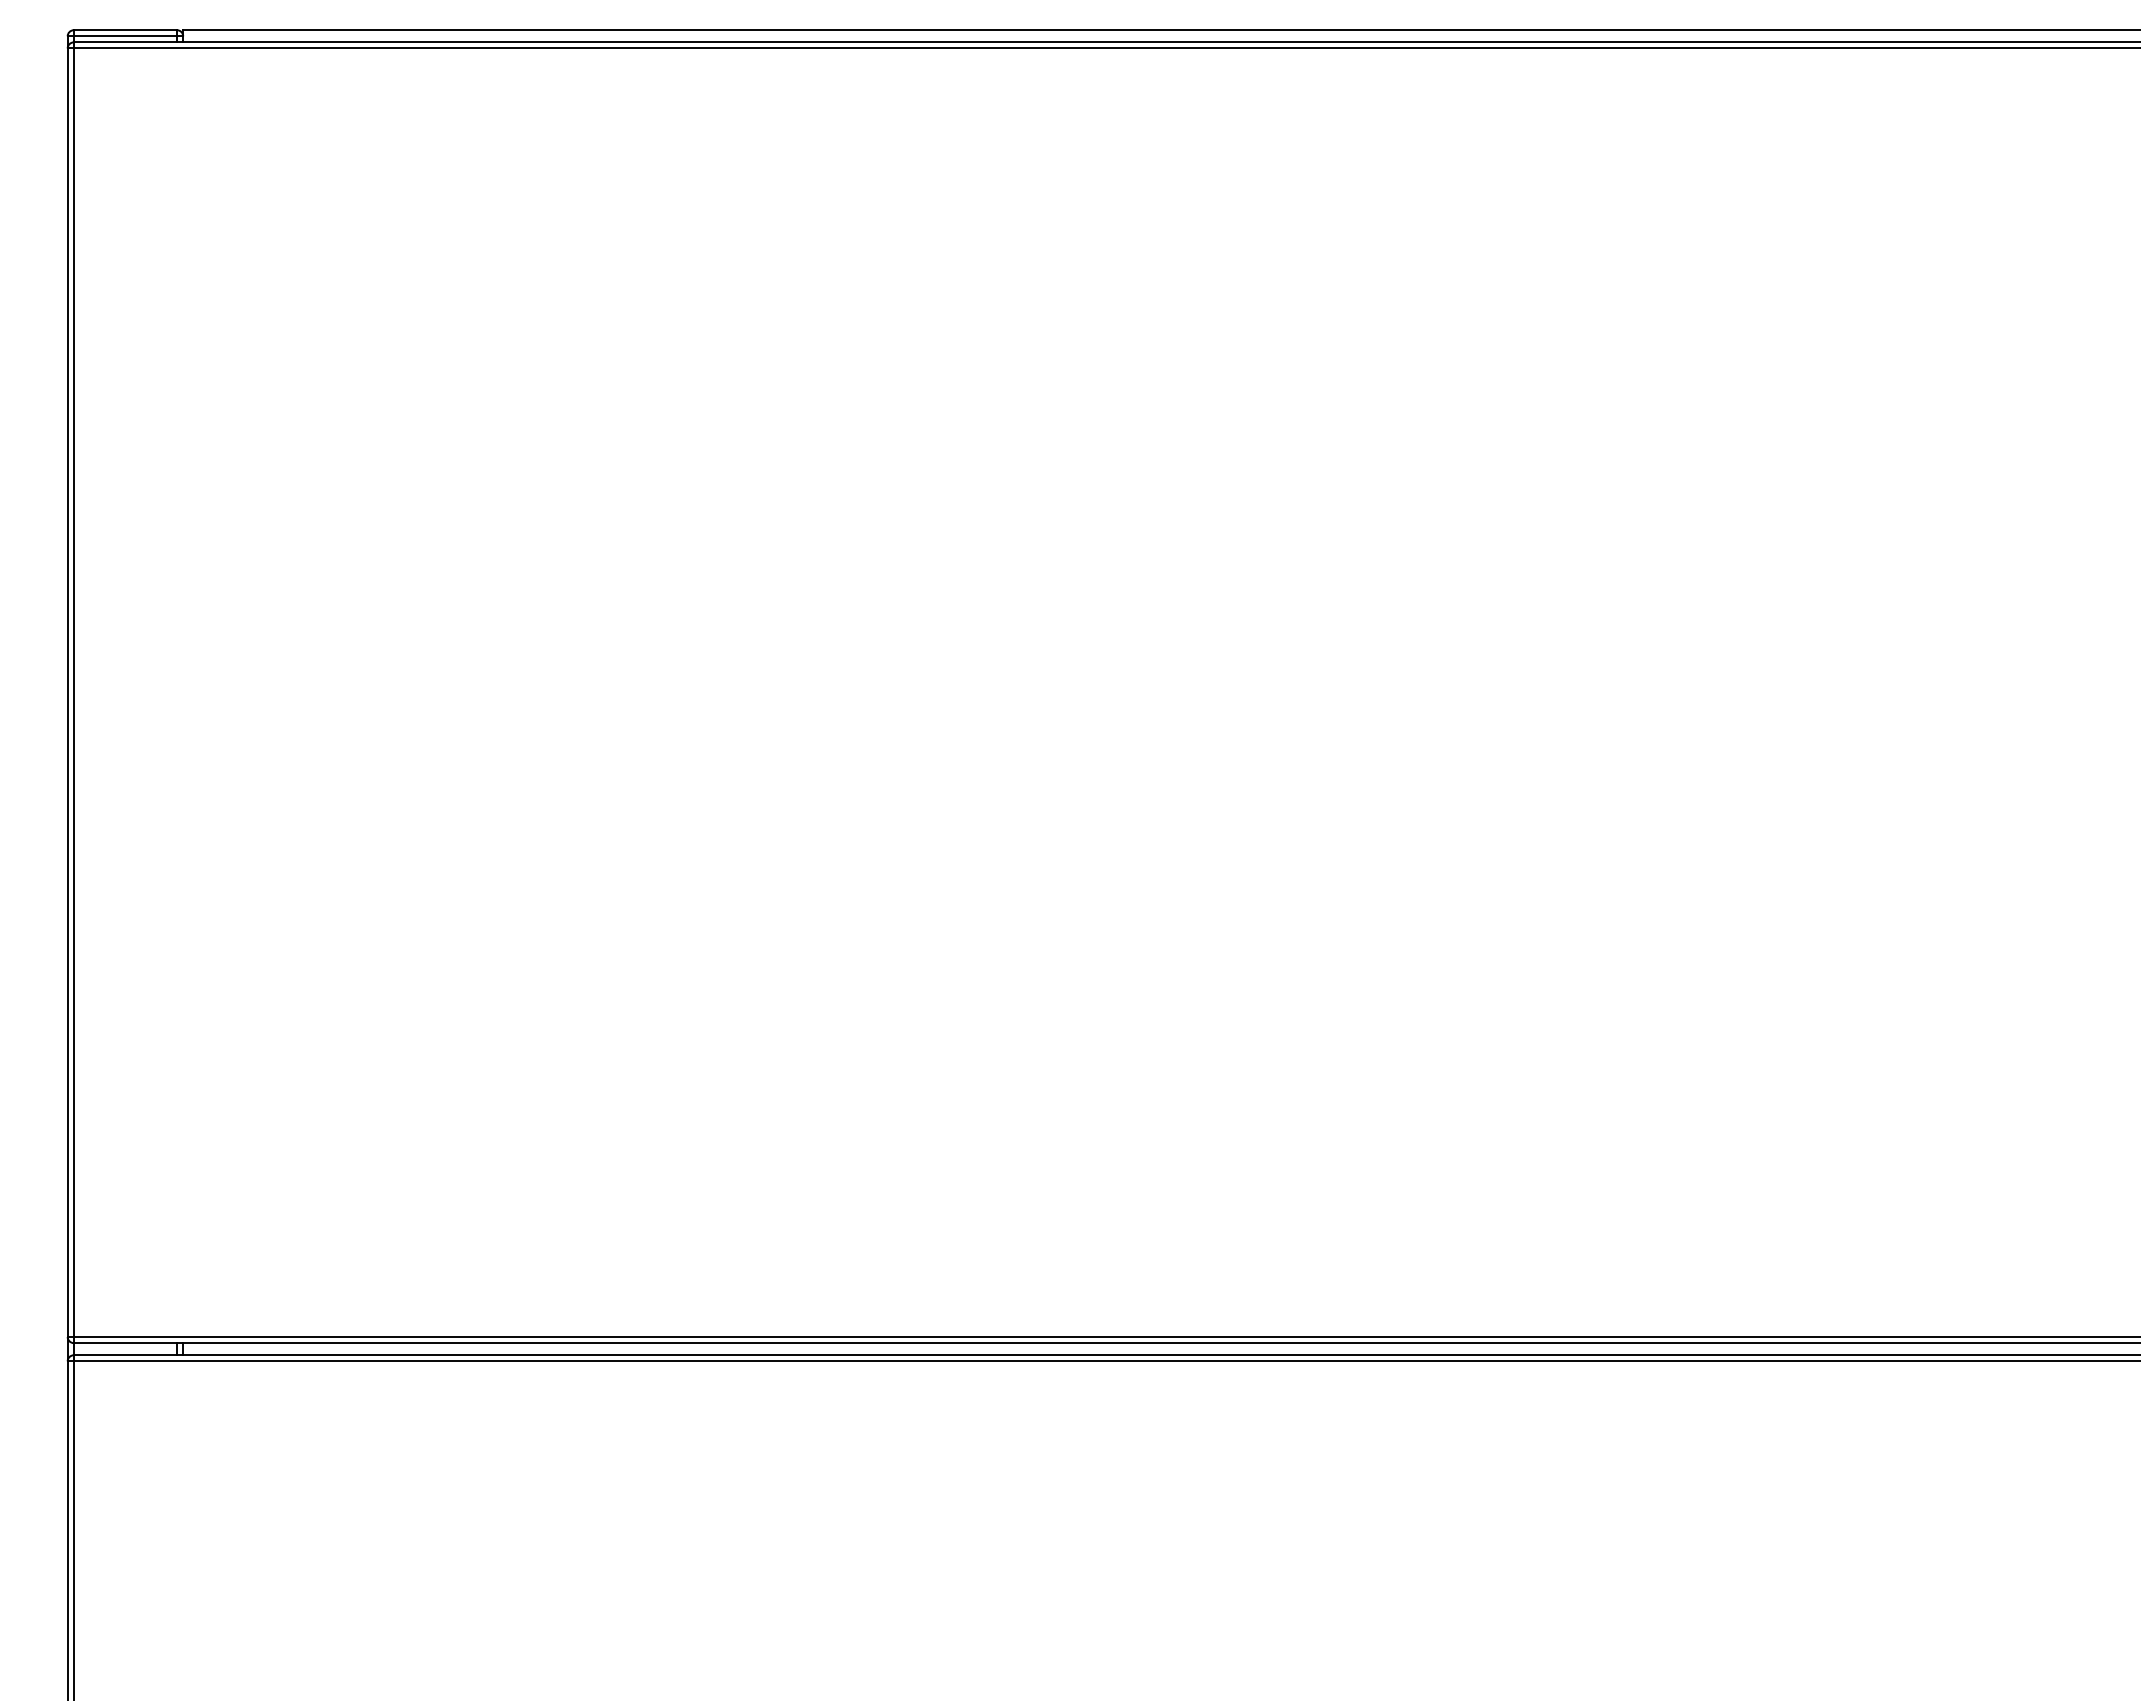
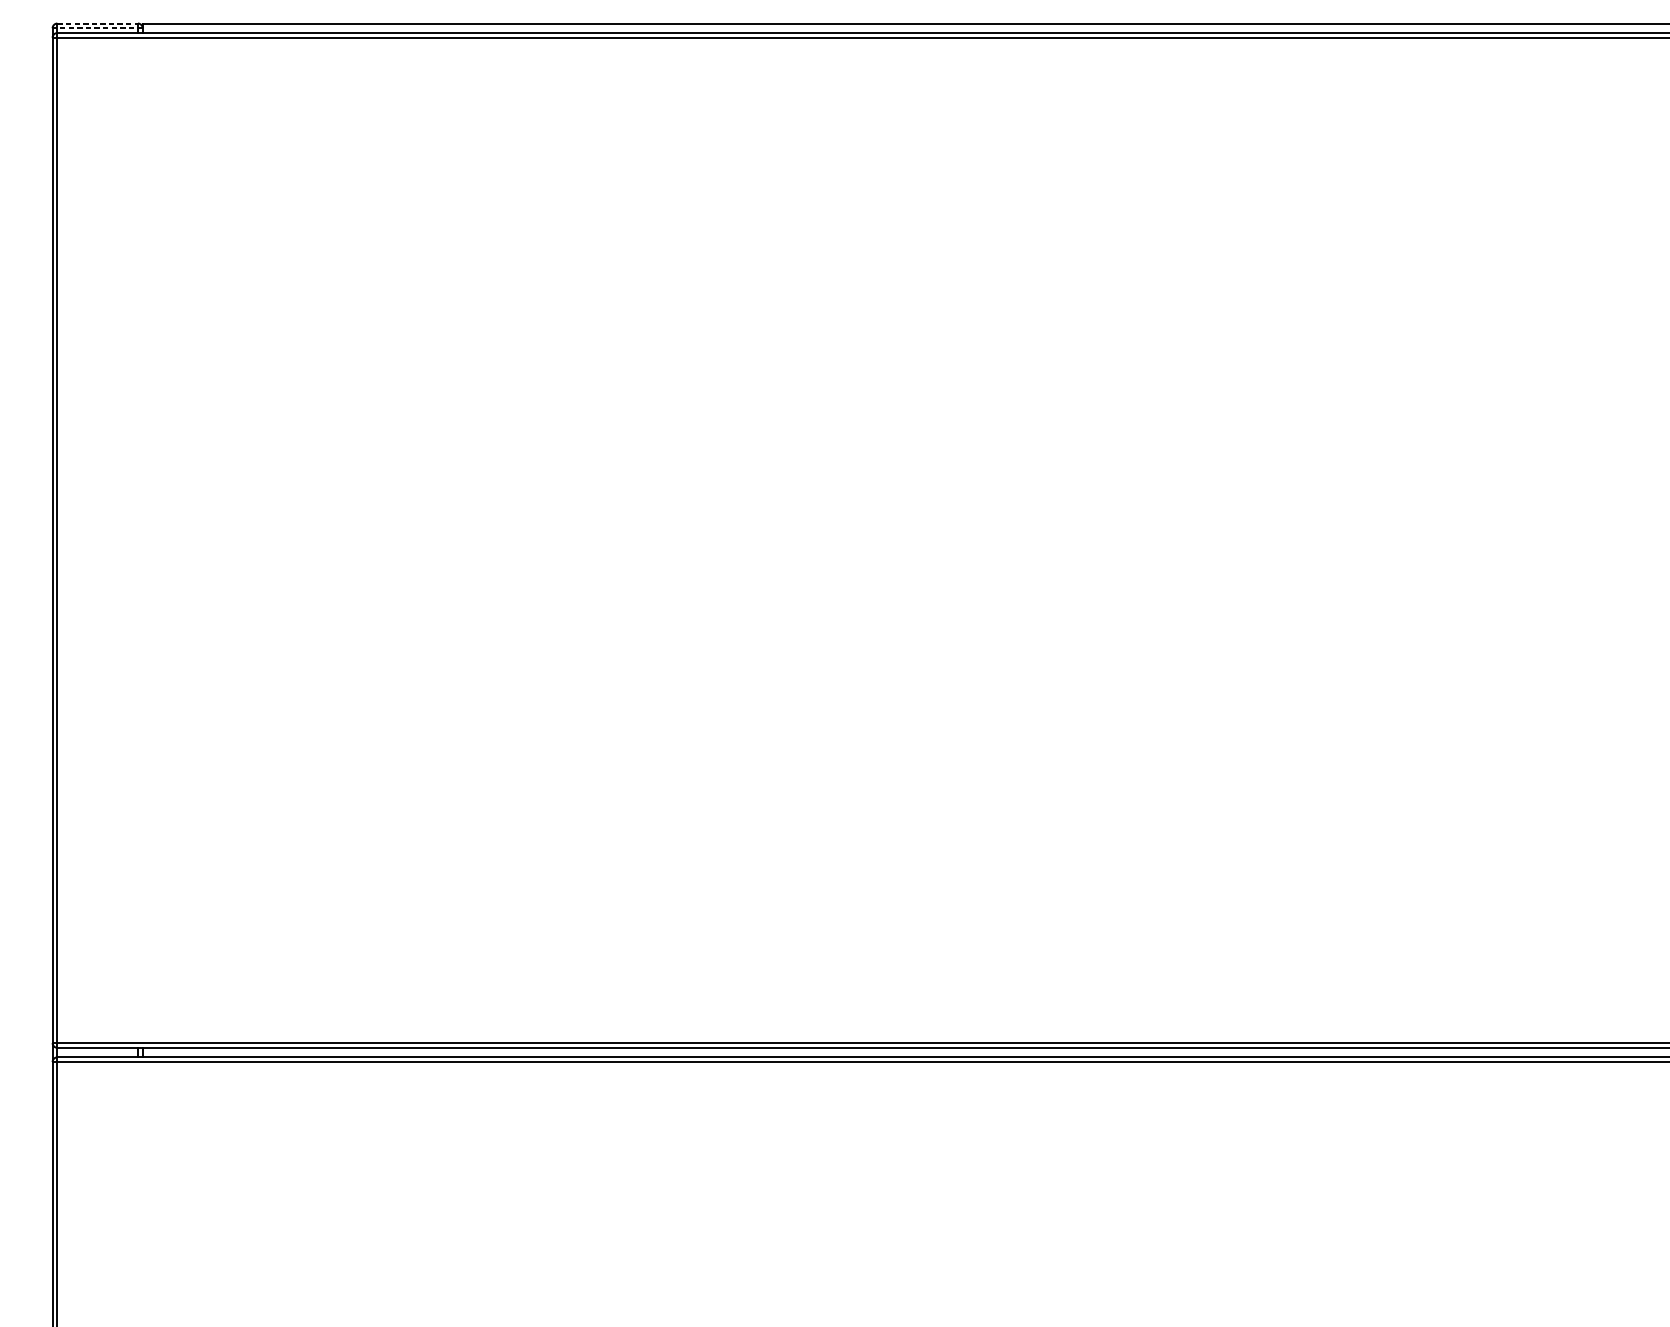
line: (125, 30) -> (97, 23), solid -> dashed
line: (125, 36) -> (97, 28), solid -> dashed

